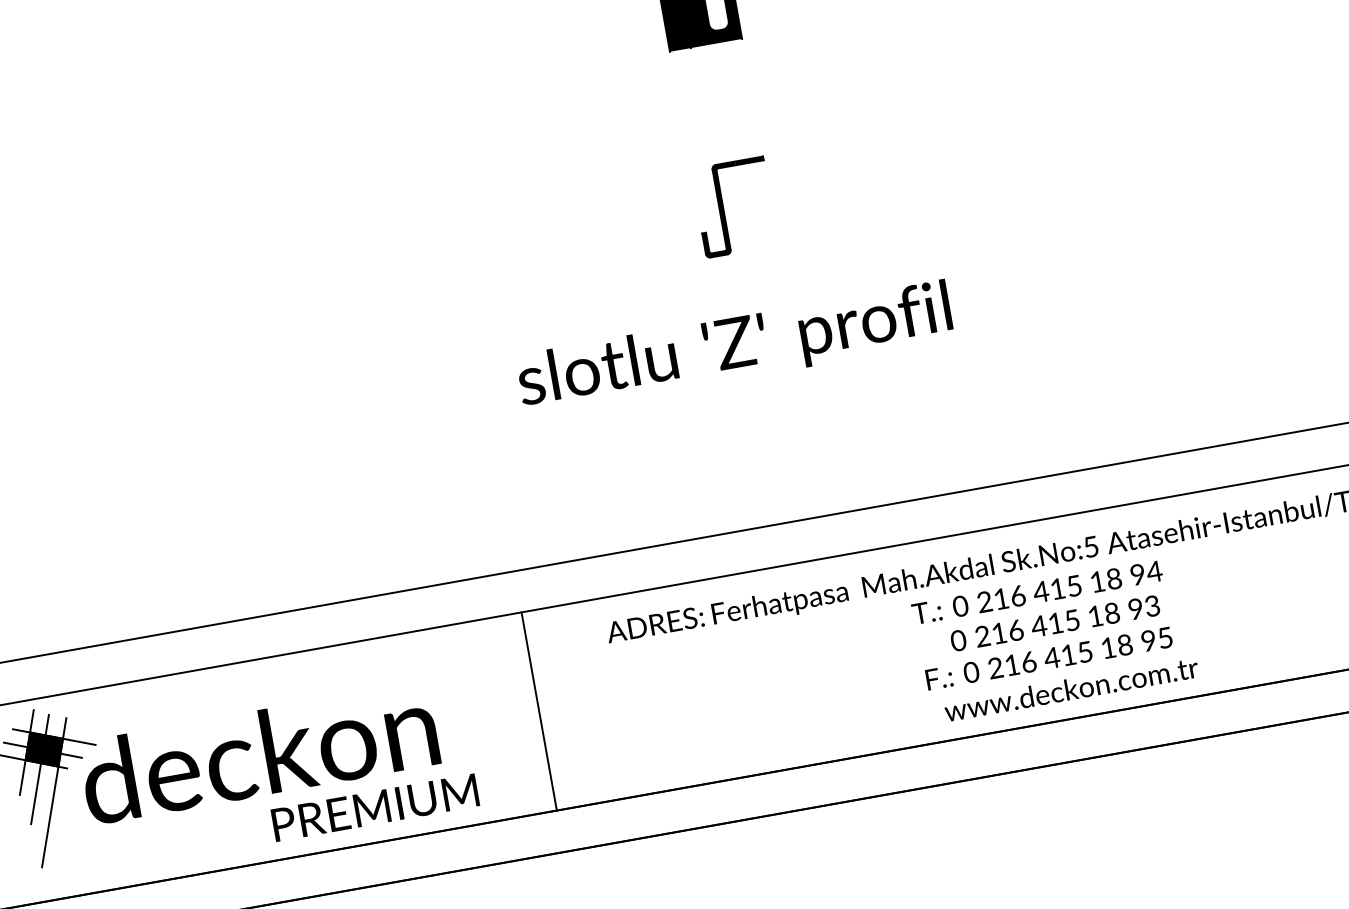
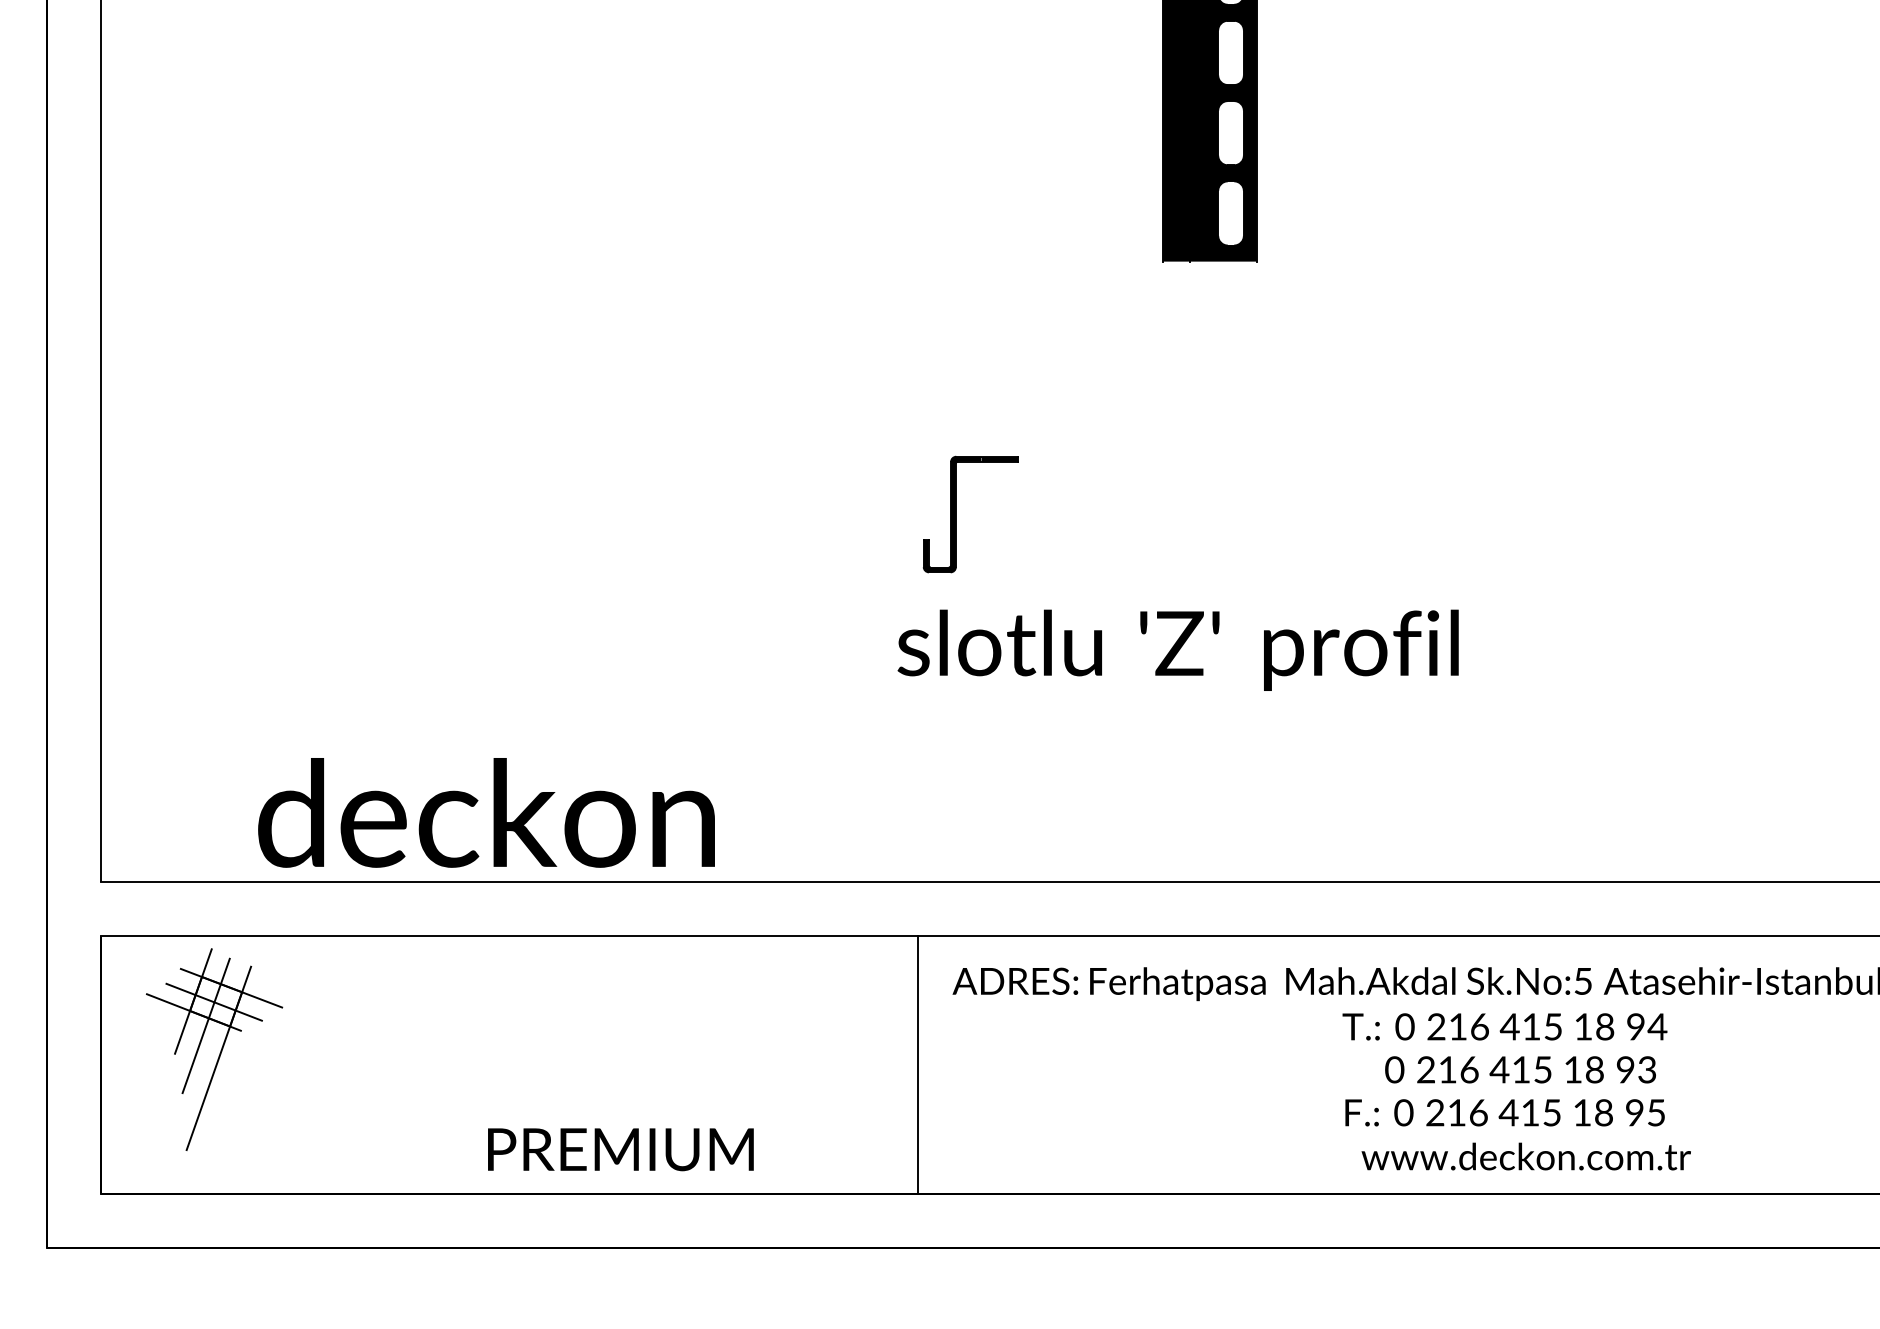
part: (723, 209) -> (956, 514), moved
line: (539, 711) -> (918, 1064), moved
fill: (44, 749) -> (216, 1001), removed
text: (259, 753) -> (486, 812), moved

